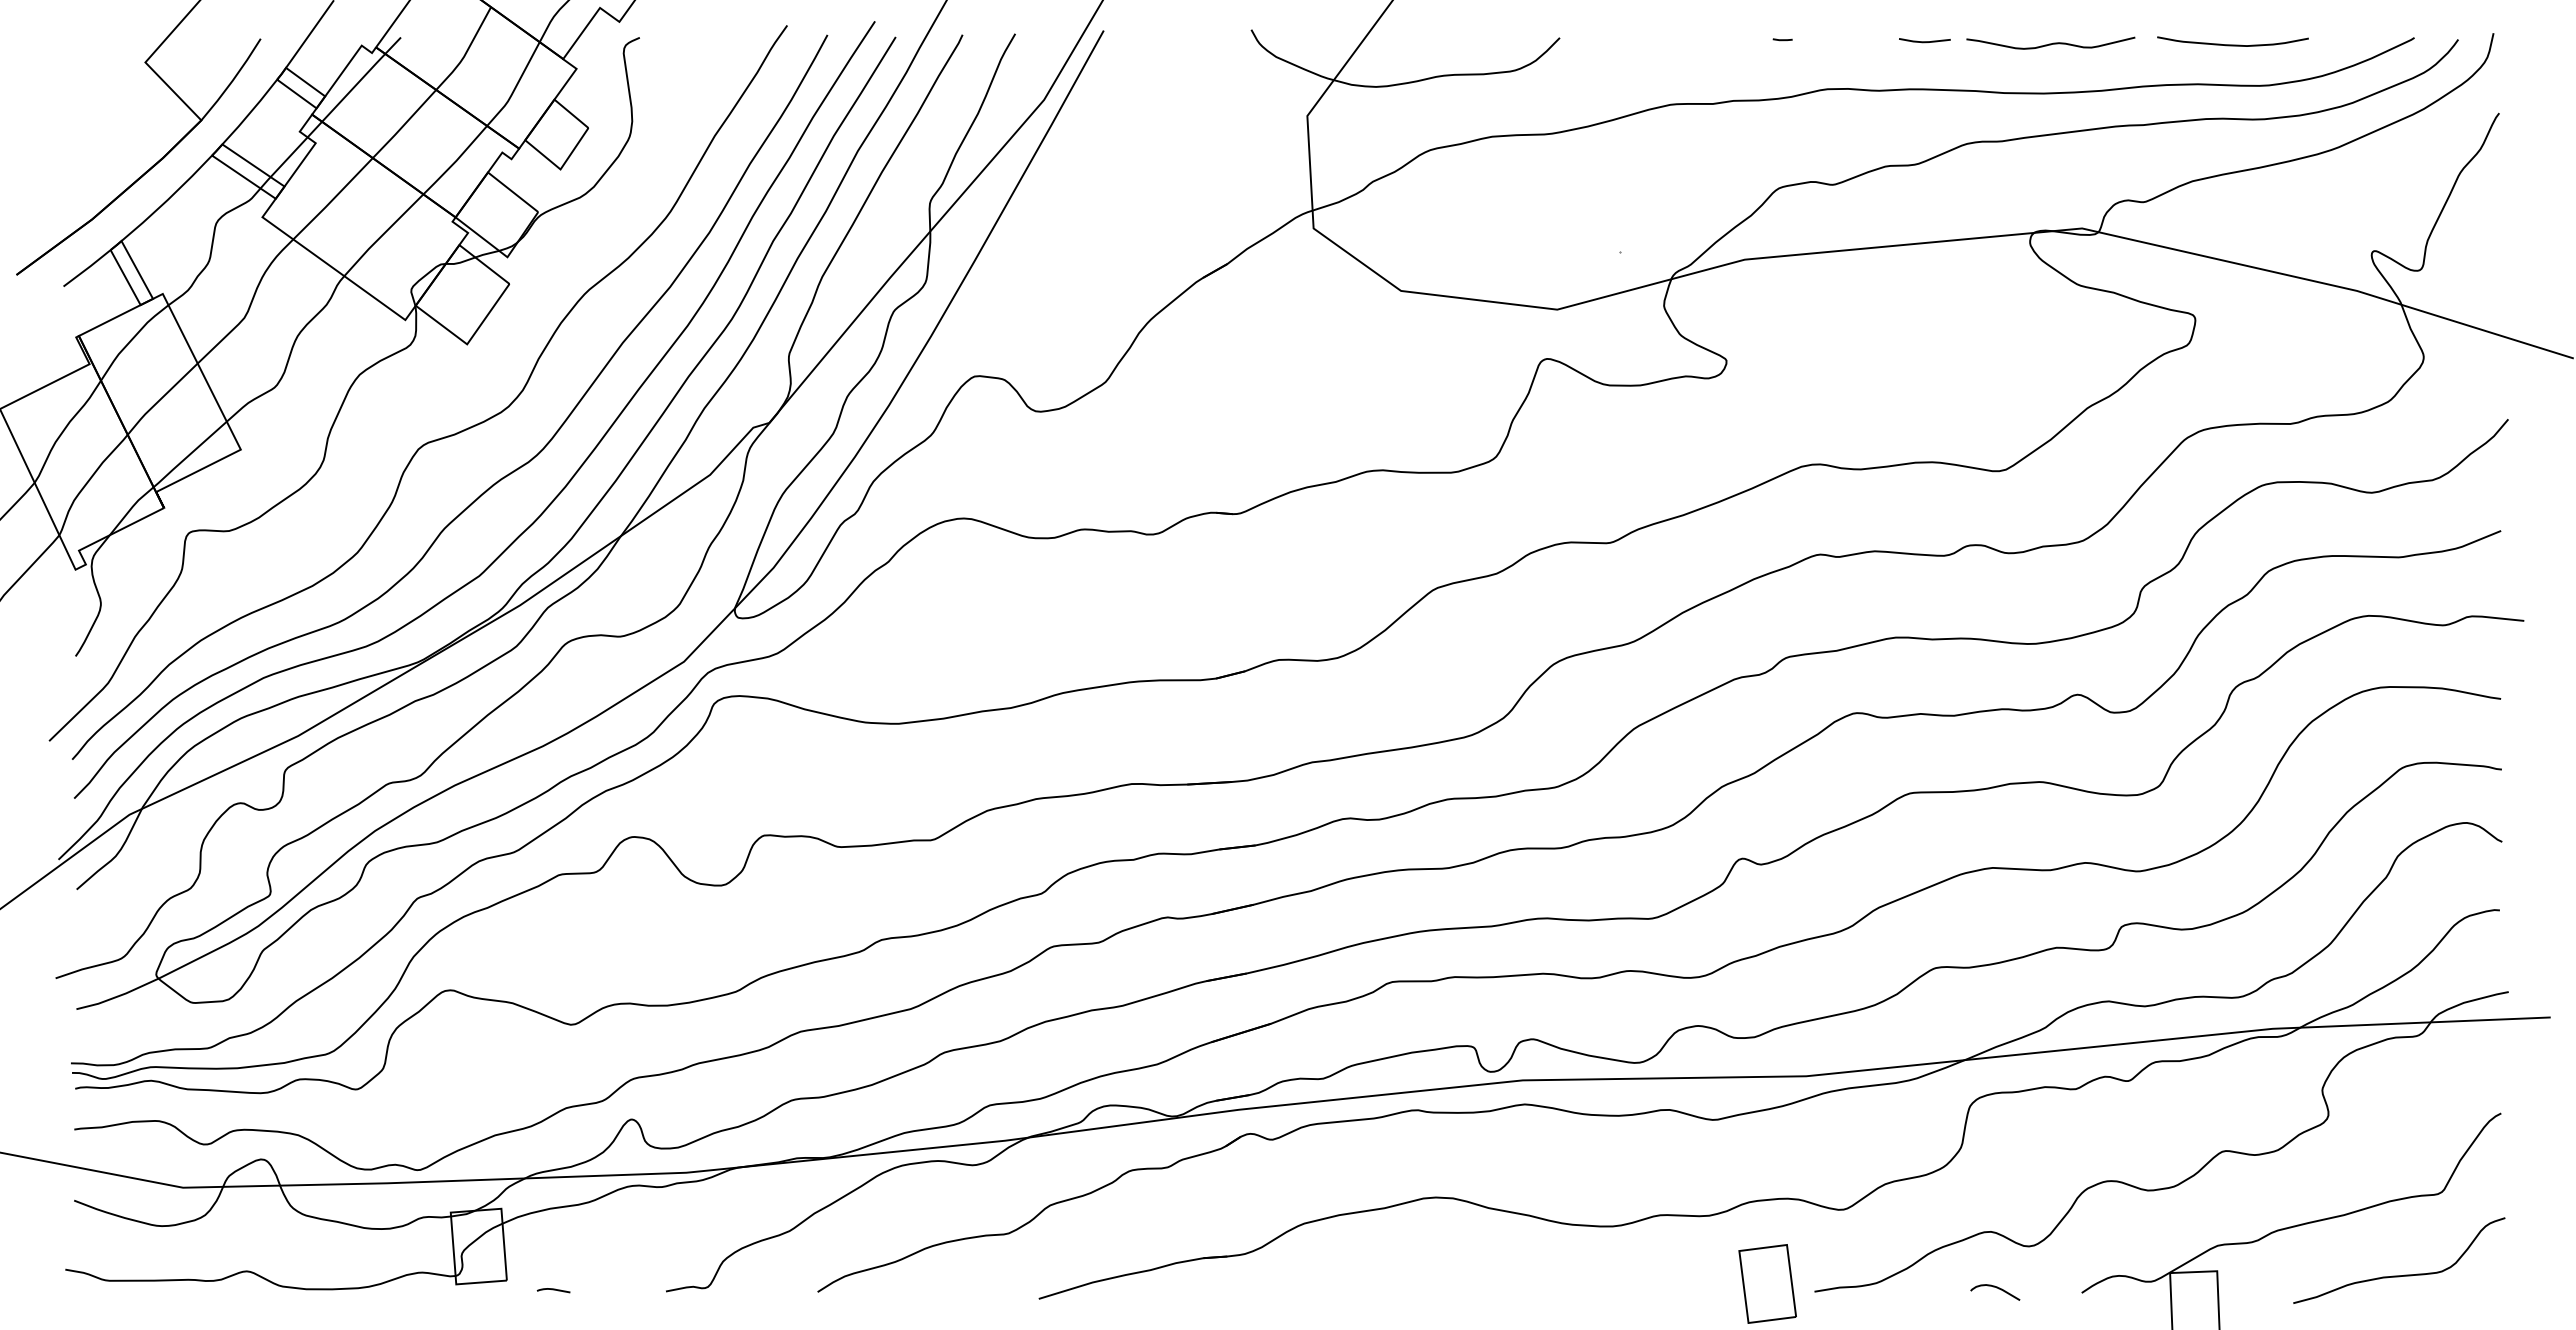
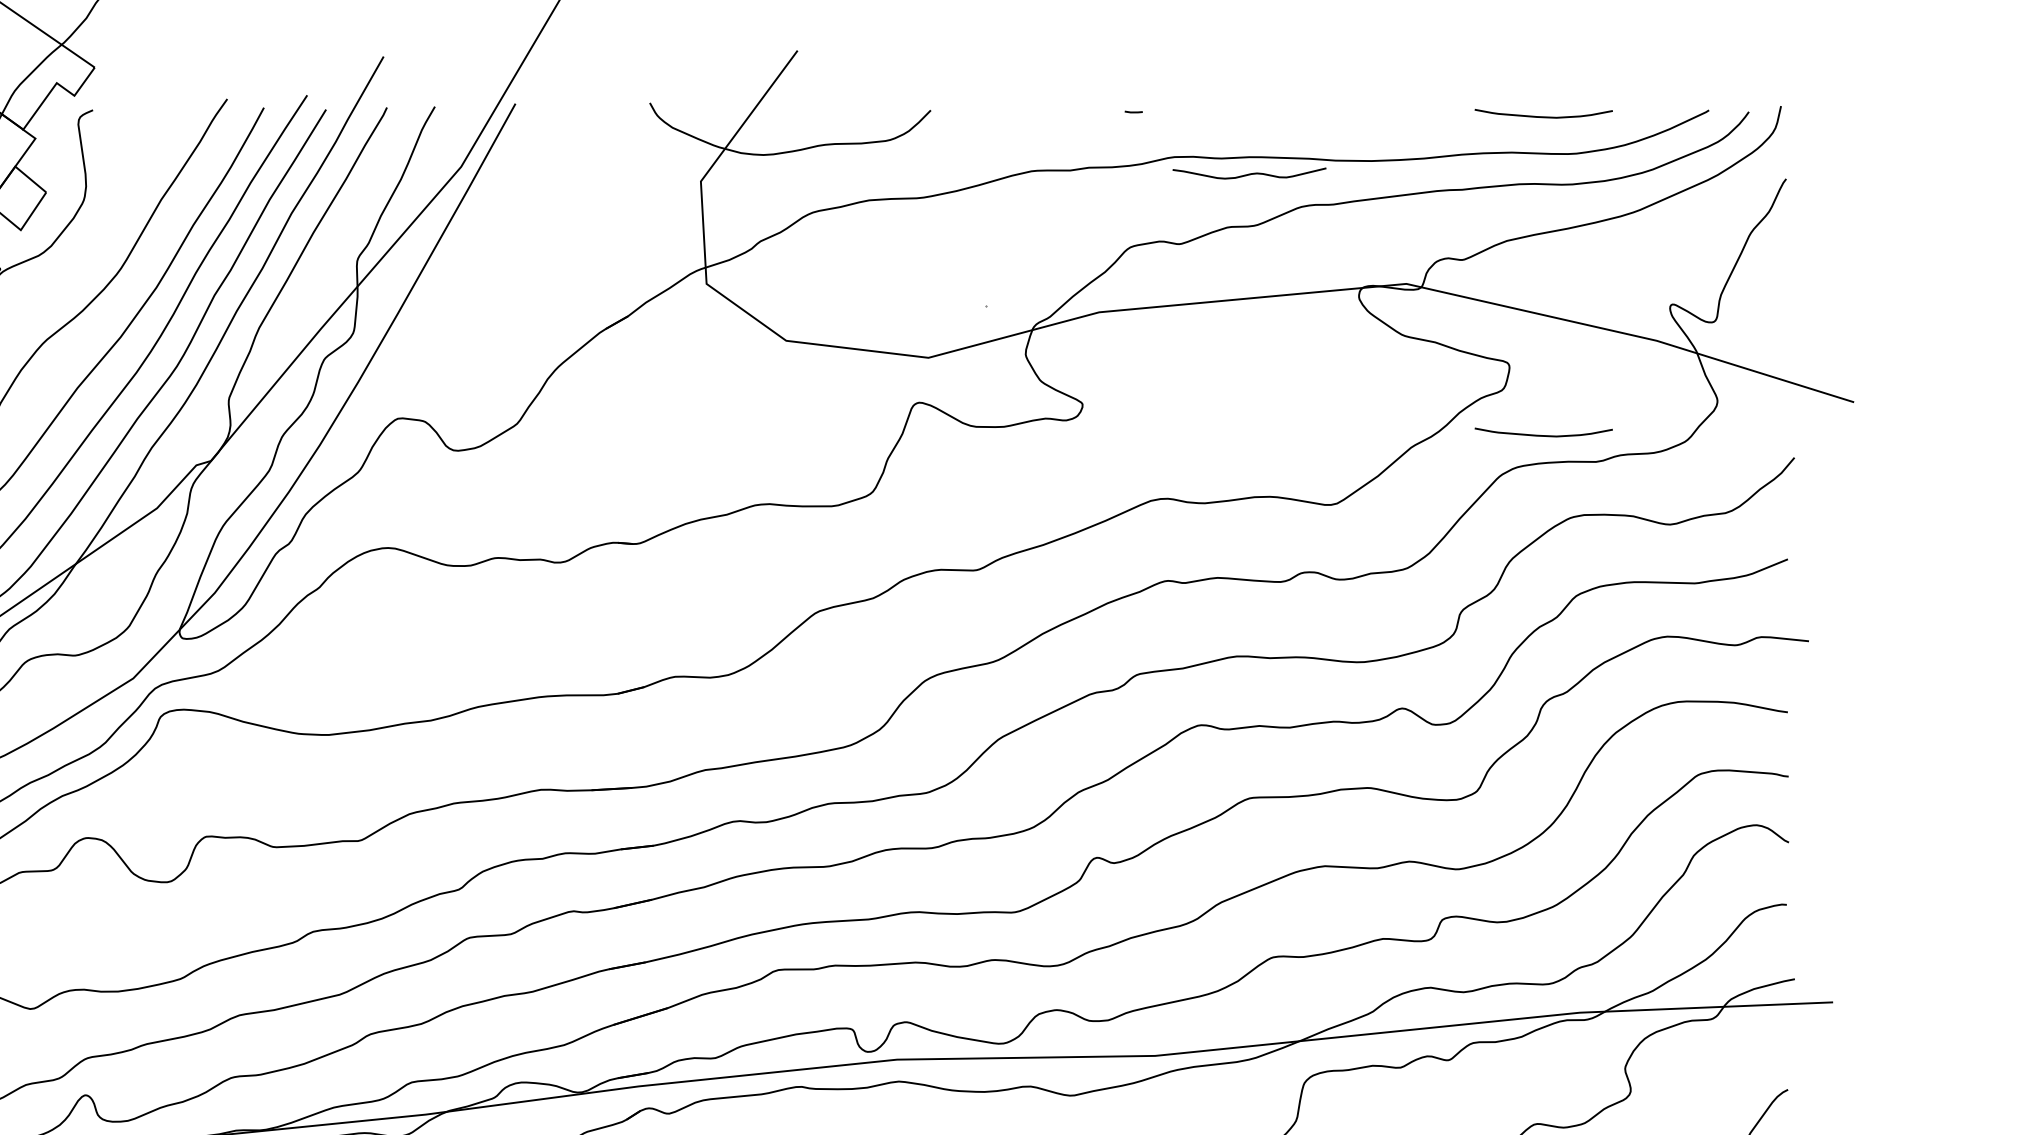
line: (1924, 41) -> (1262, 113), removed
curve: (2050, 43) -> (1249, 173), moved
curve: (2232, 394) -> (1543, 435), added

